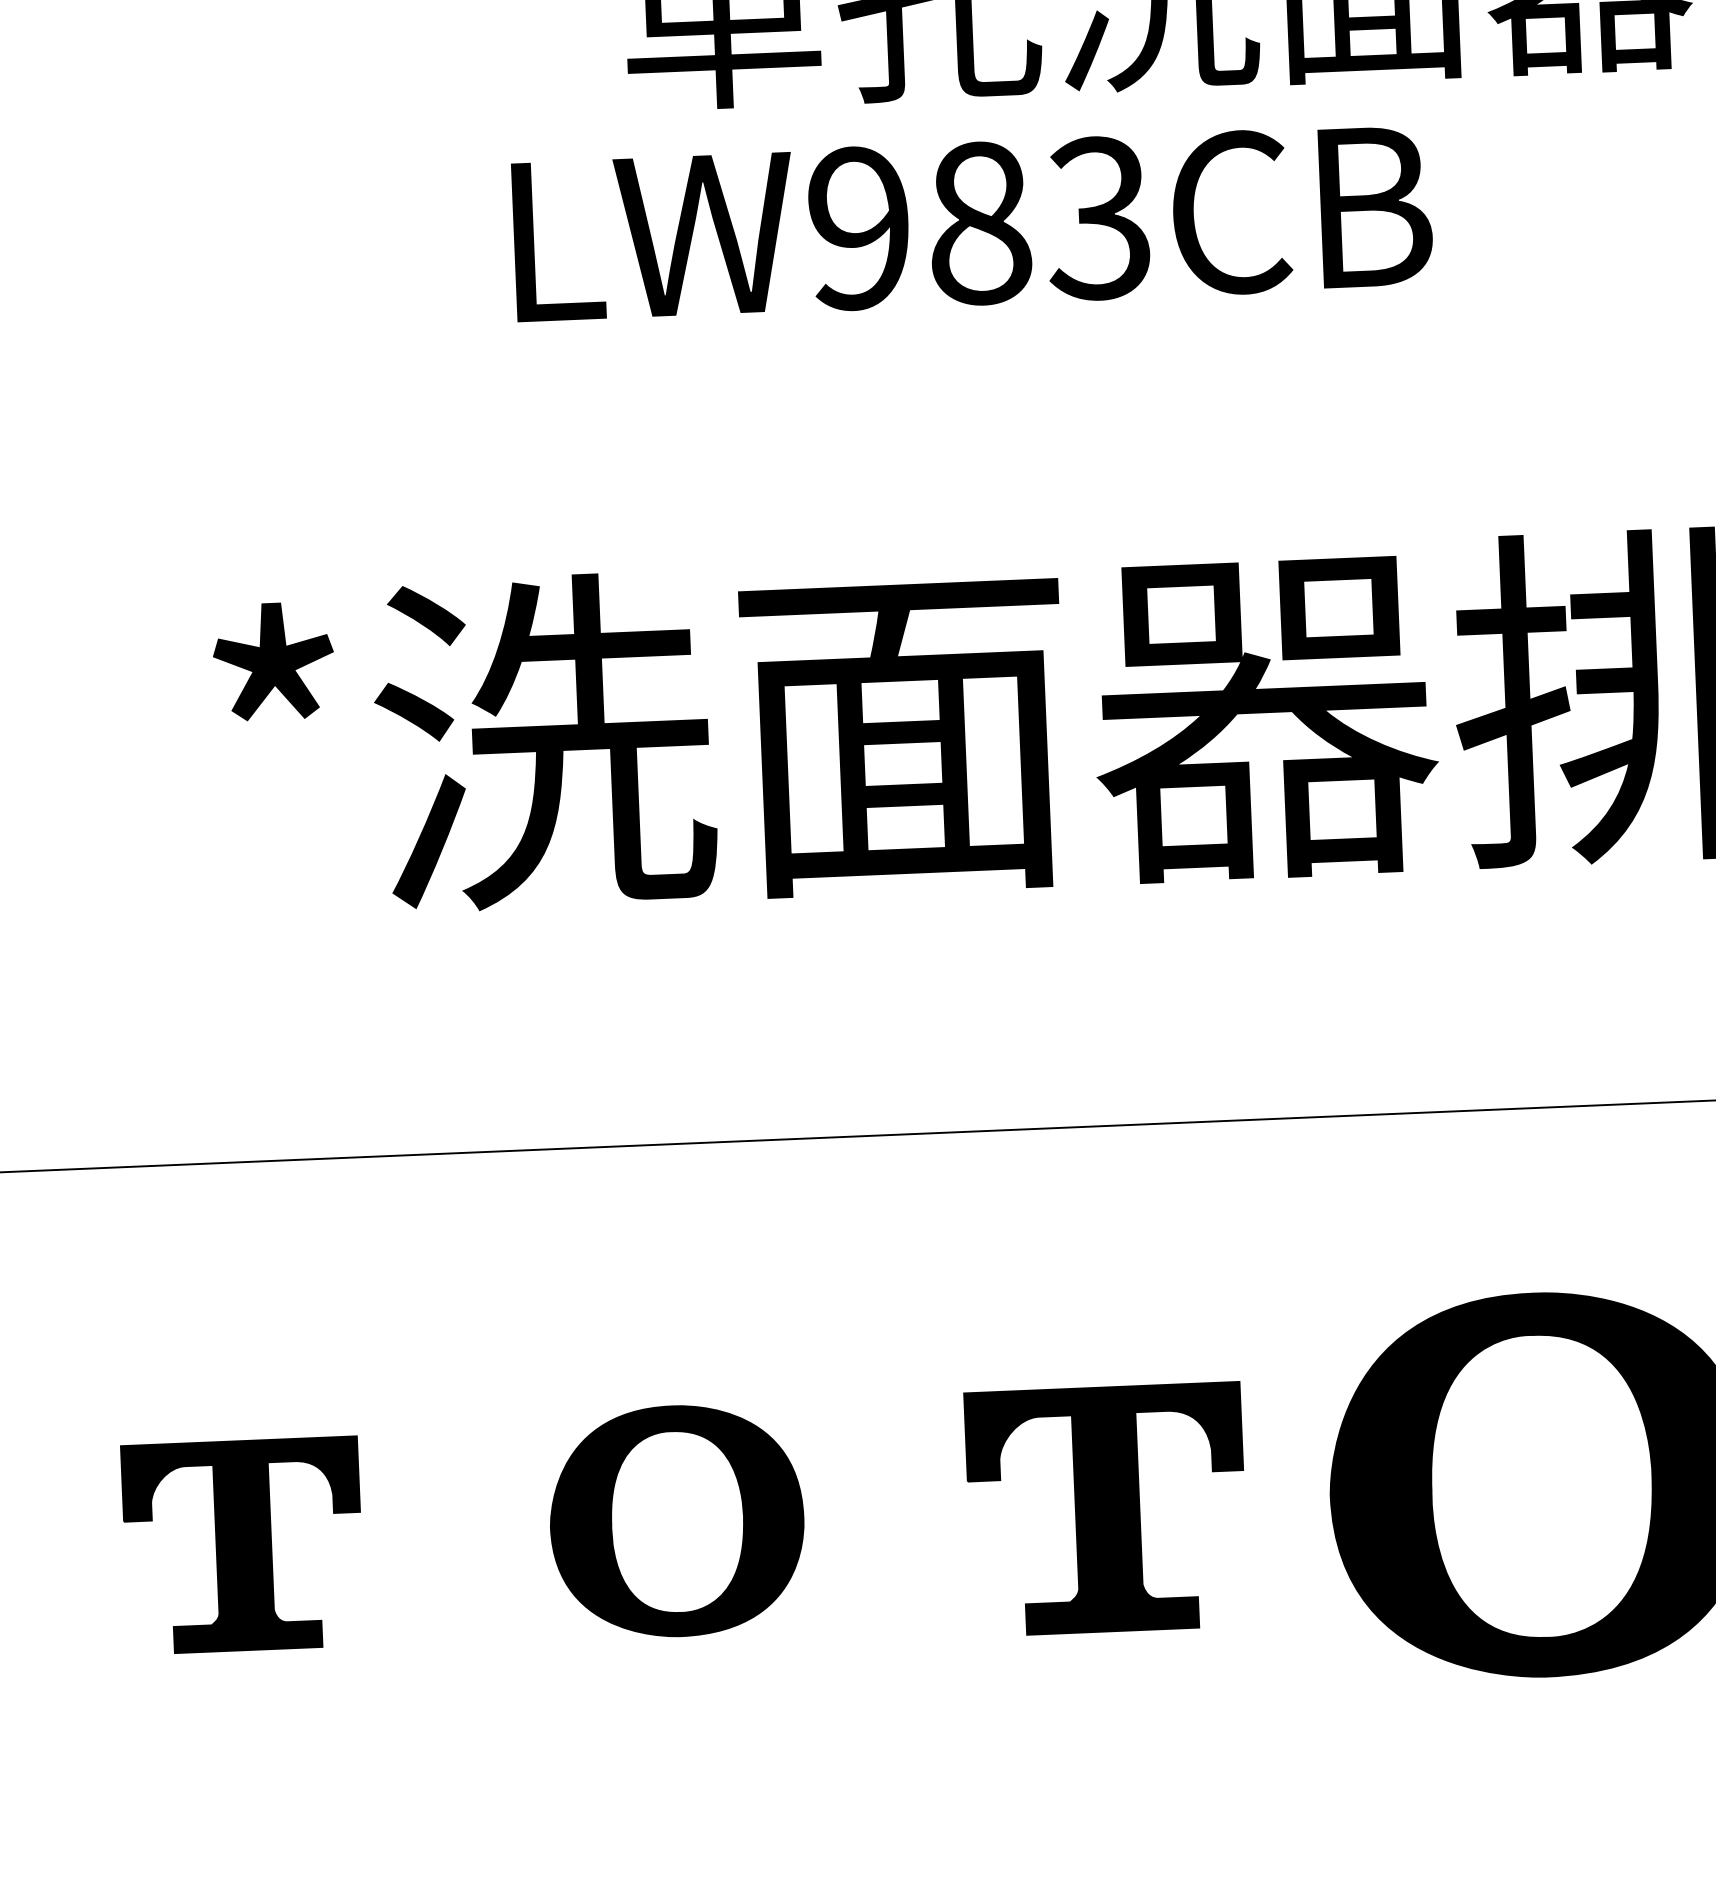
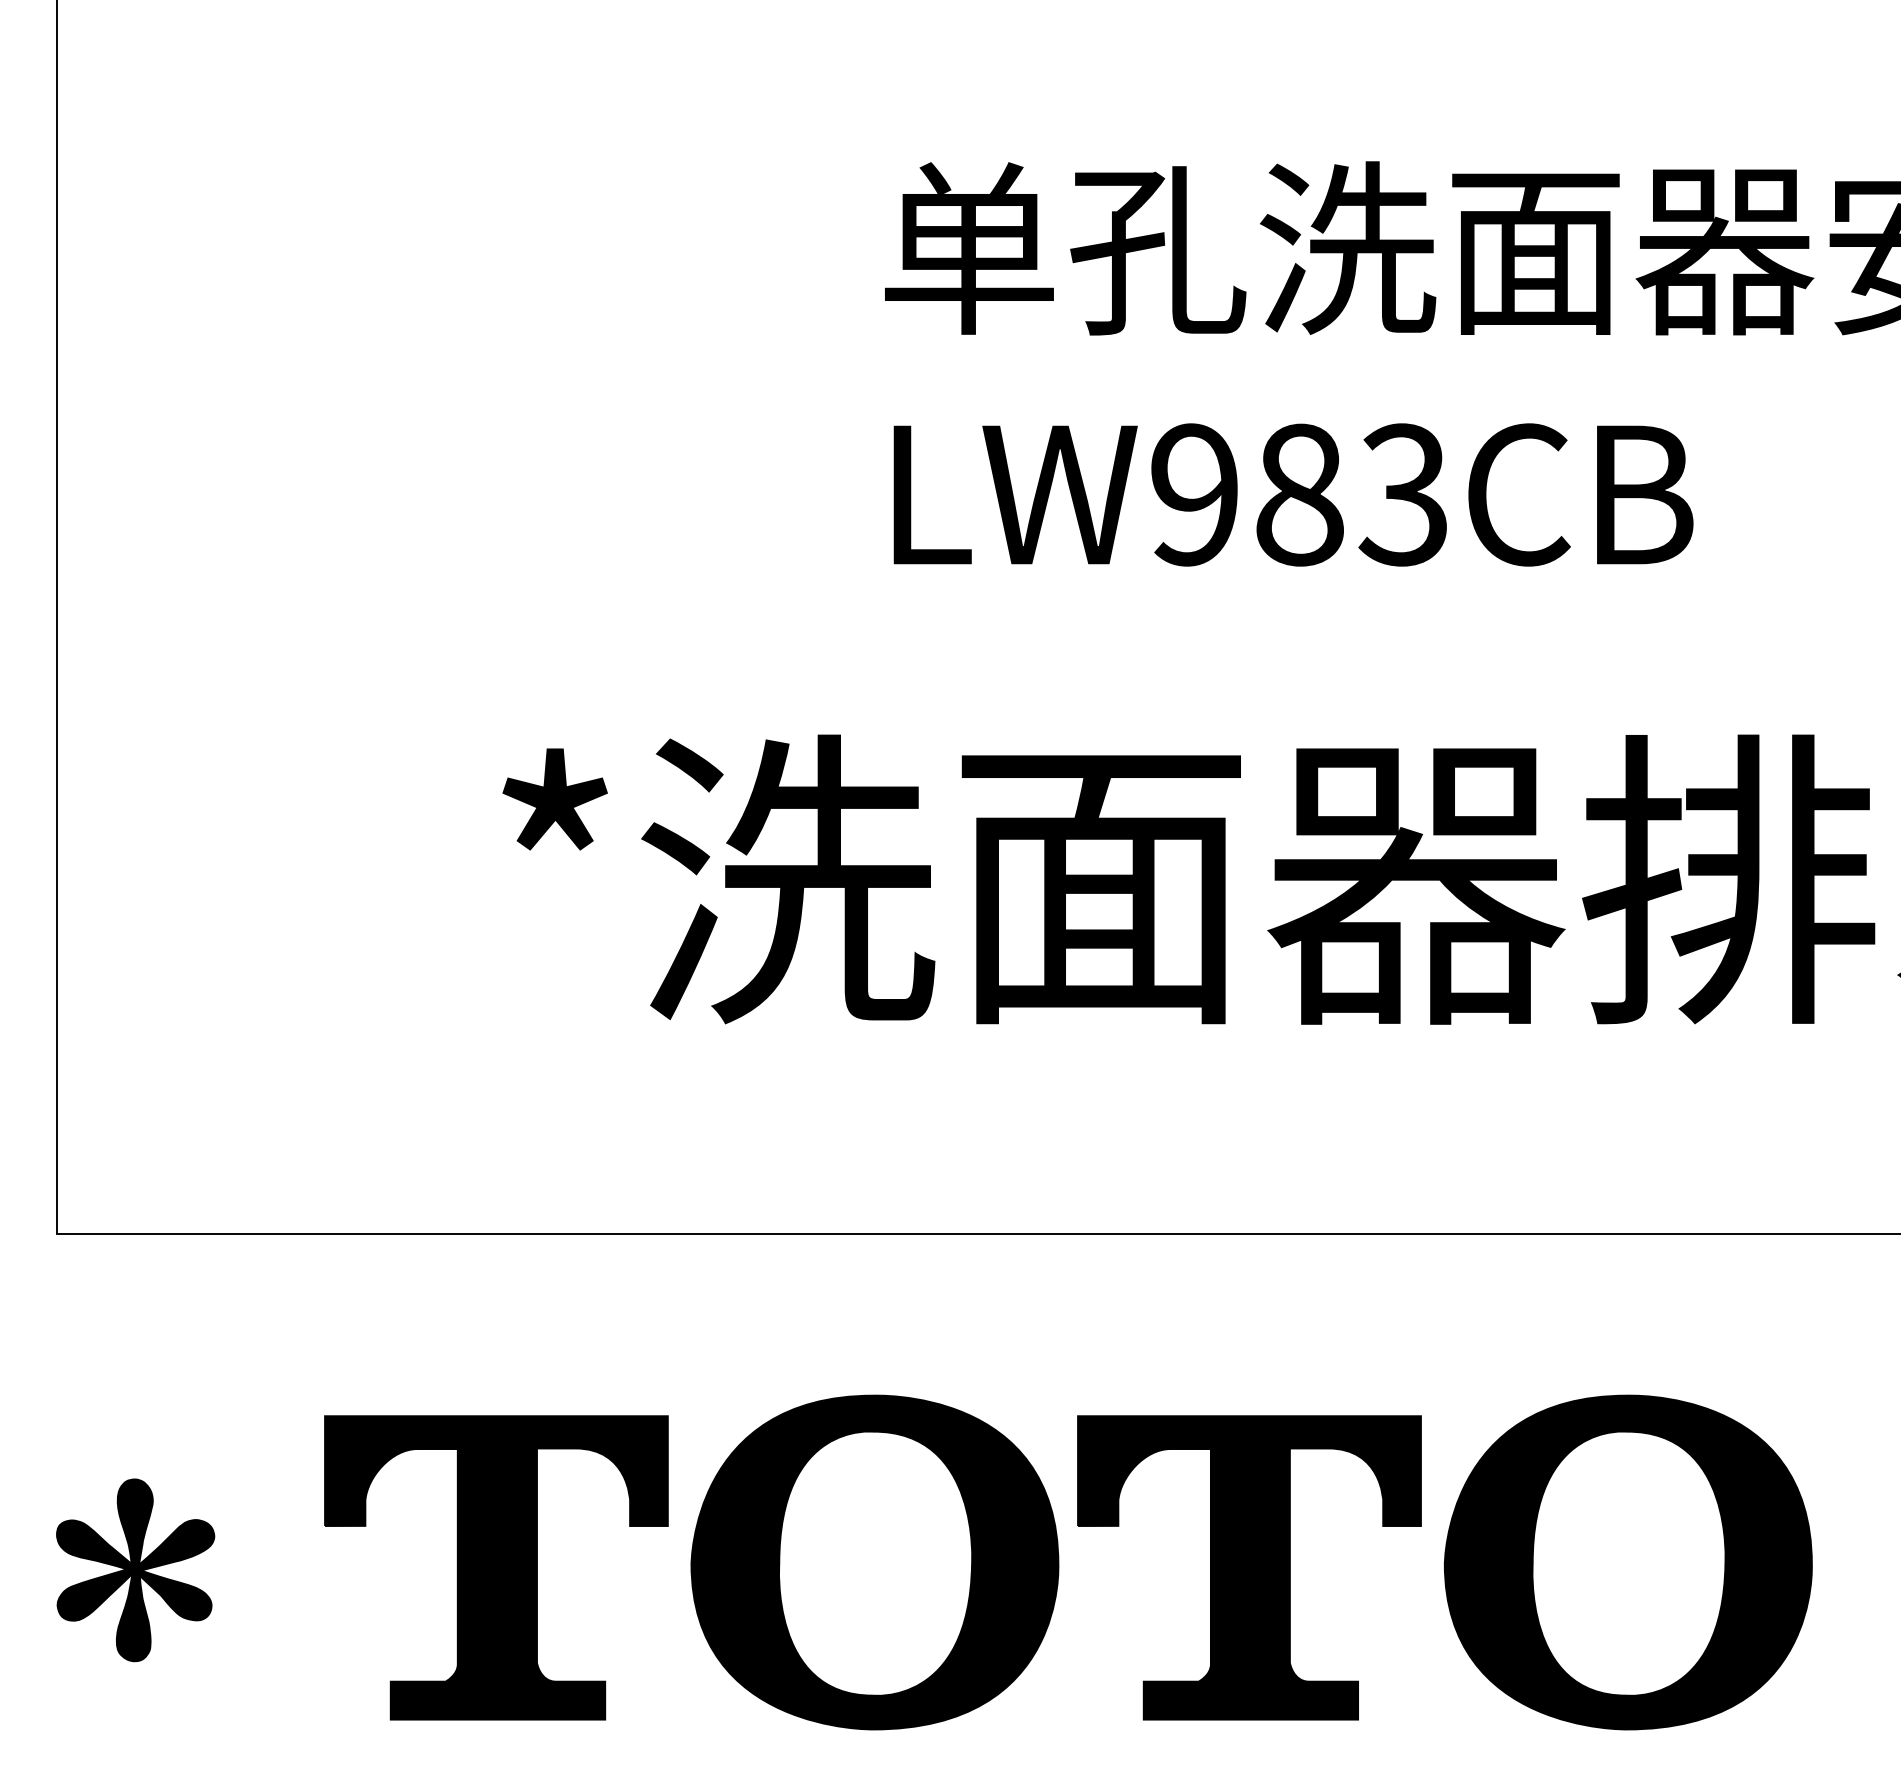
text: (972, 223) -> (1293, 494), moved
part: (1106, 1508) -> (1249, 1567), size x1.43
part: (676, 1521) -> (874, 1562), size x1.67
part: (243, 1545) -> (496, 1567), size x1.67

